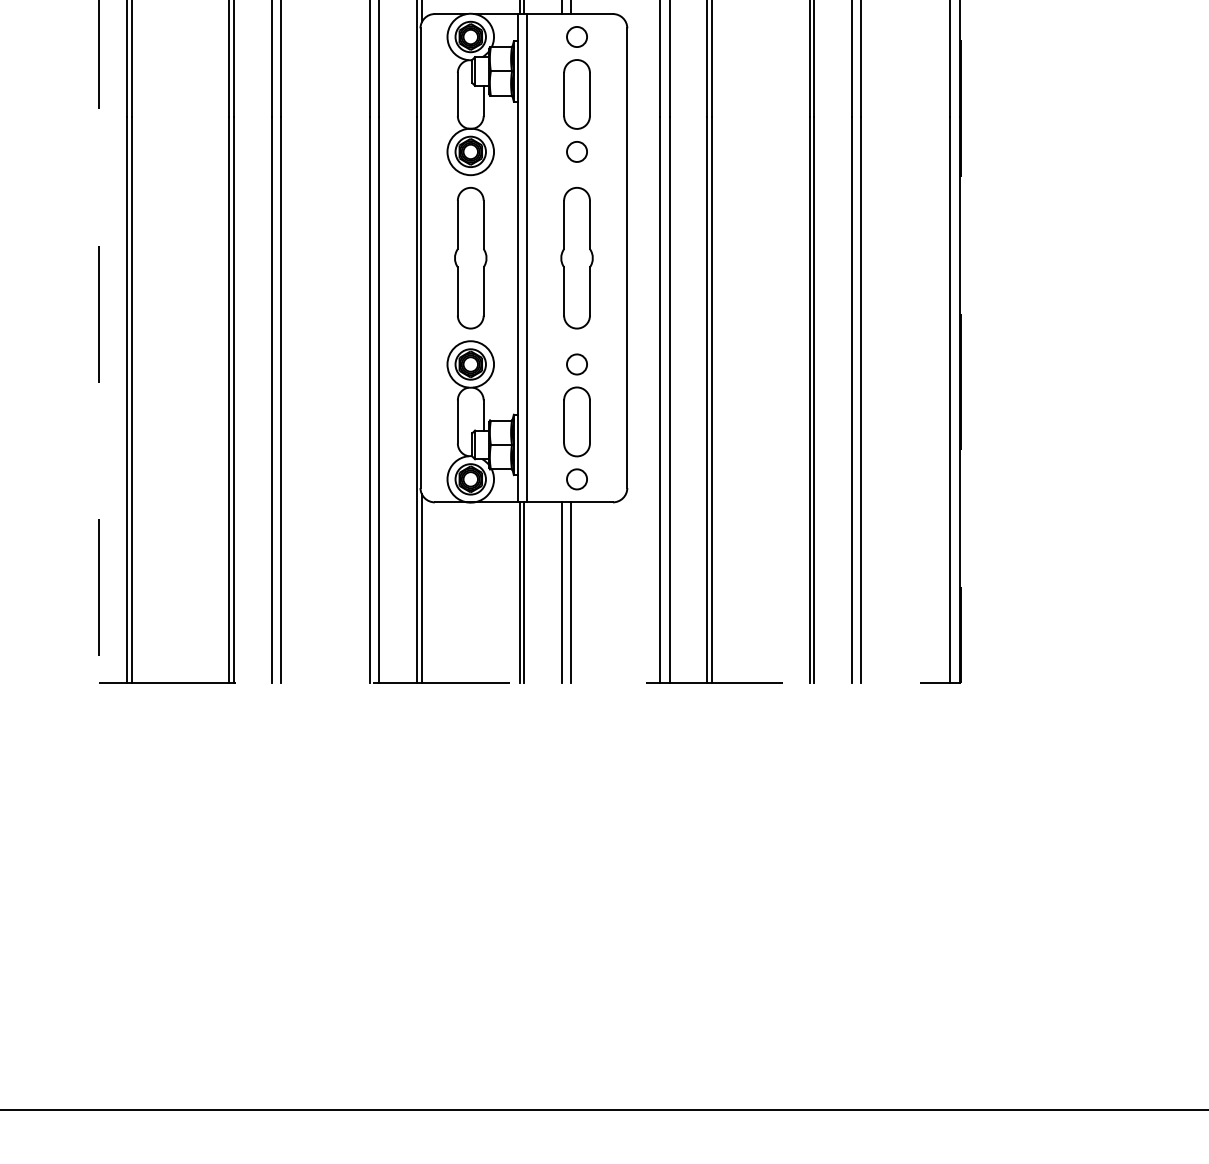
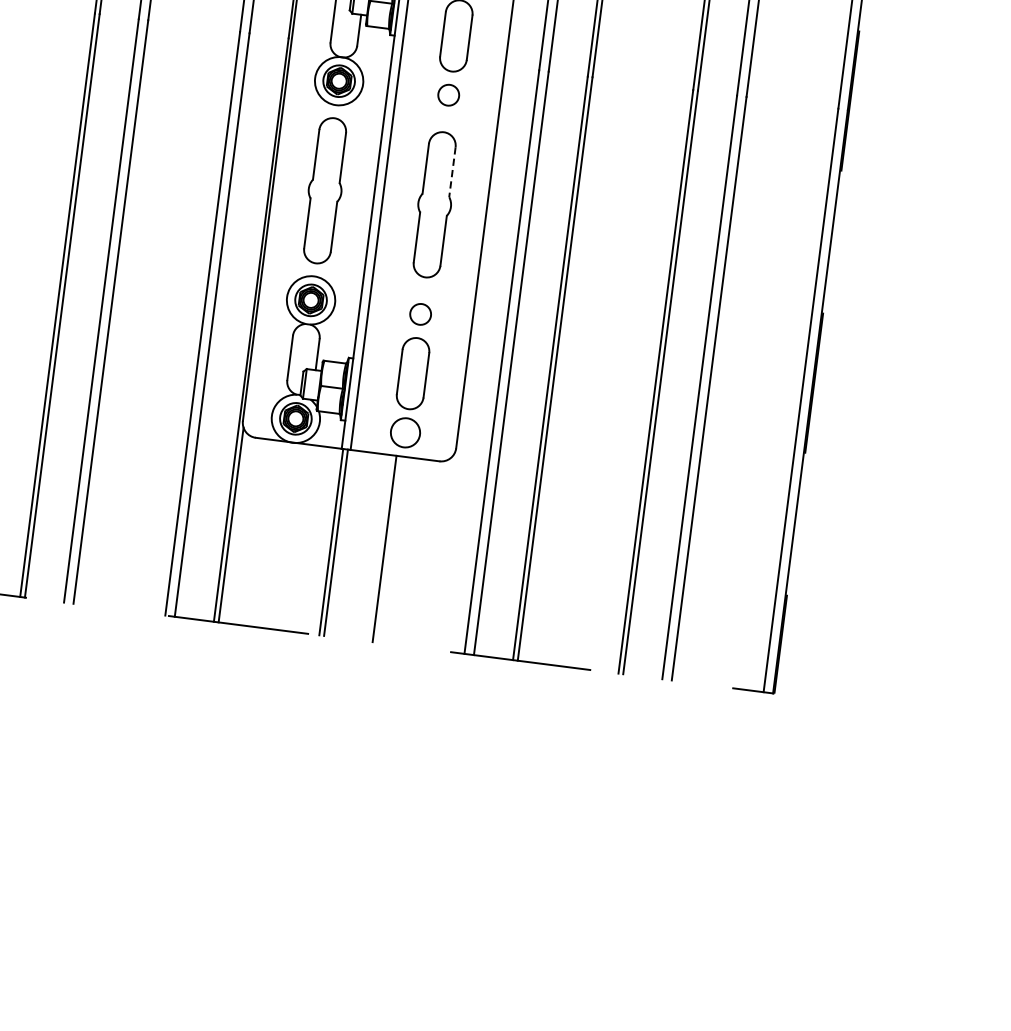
line: (589, 225) -> (451, 172), solid -> dashed
circle: (576, 479) -> (404, 432), size x1.4
line: (562, 592) -> (375, 547), removed

